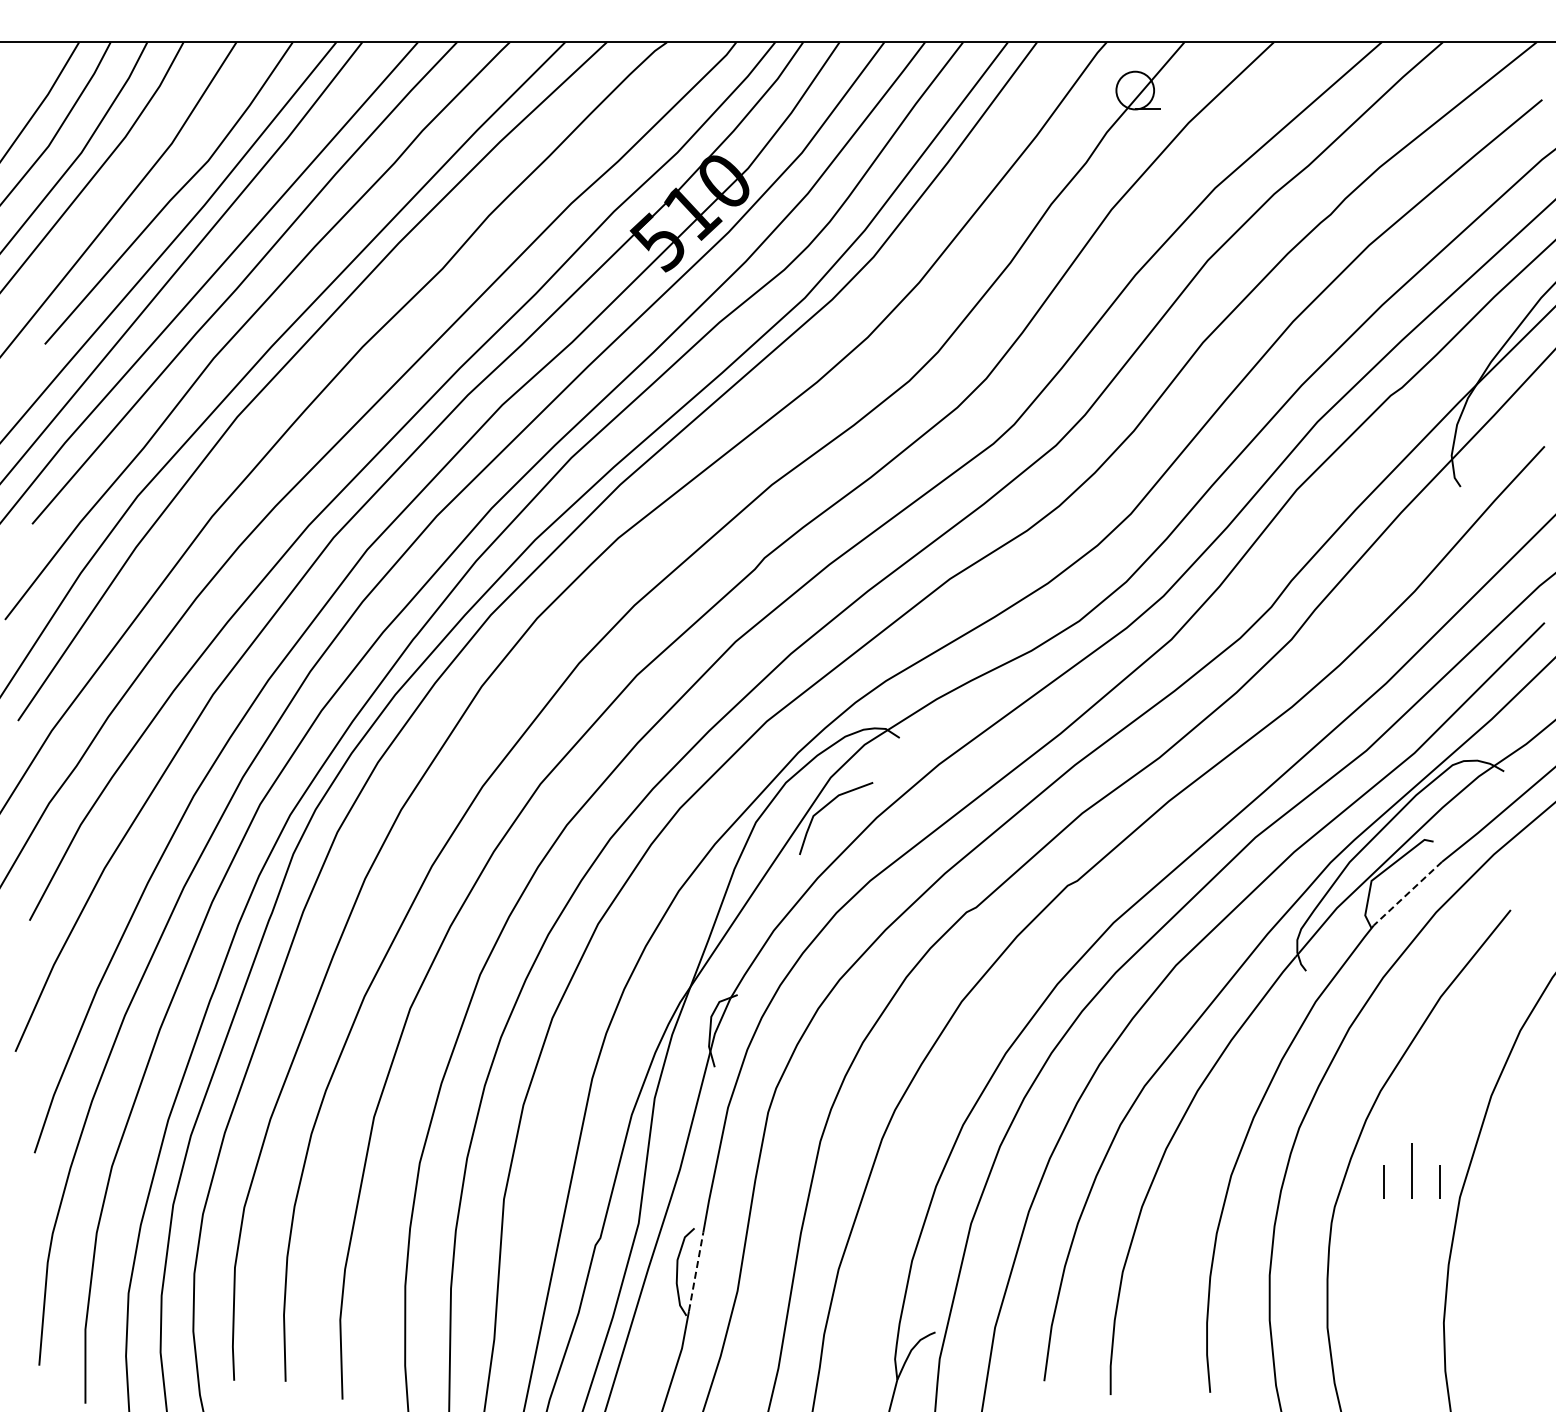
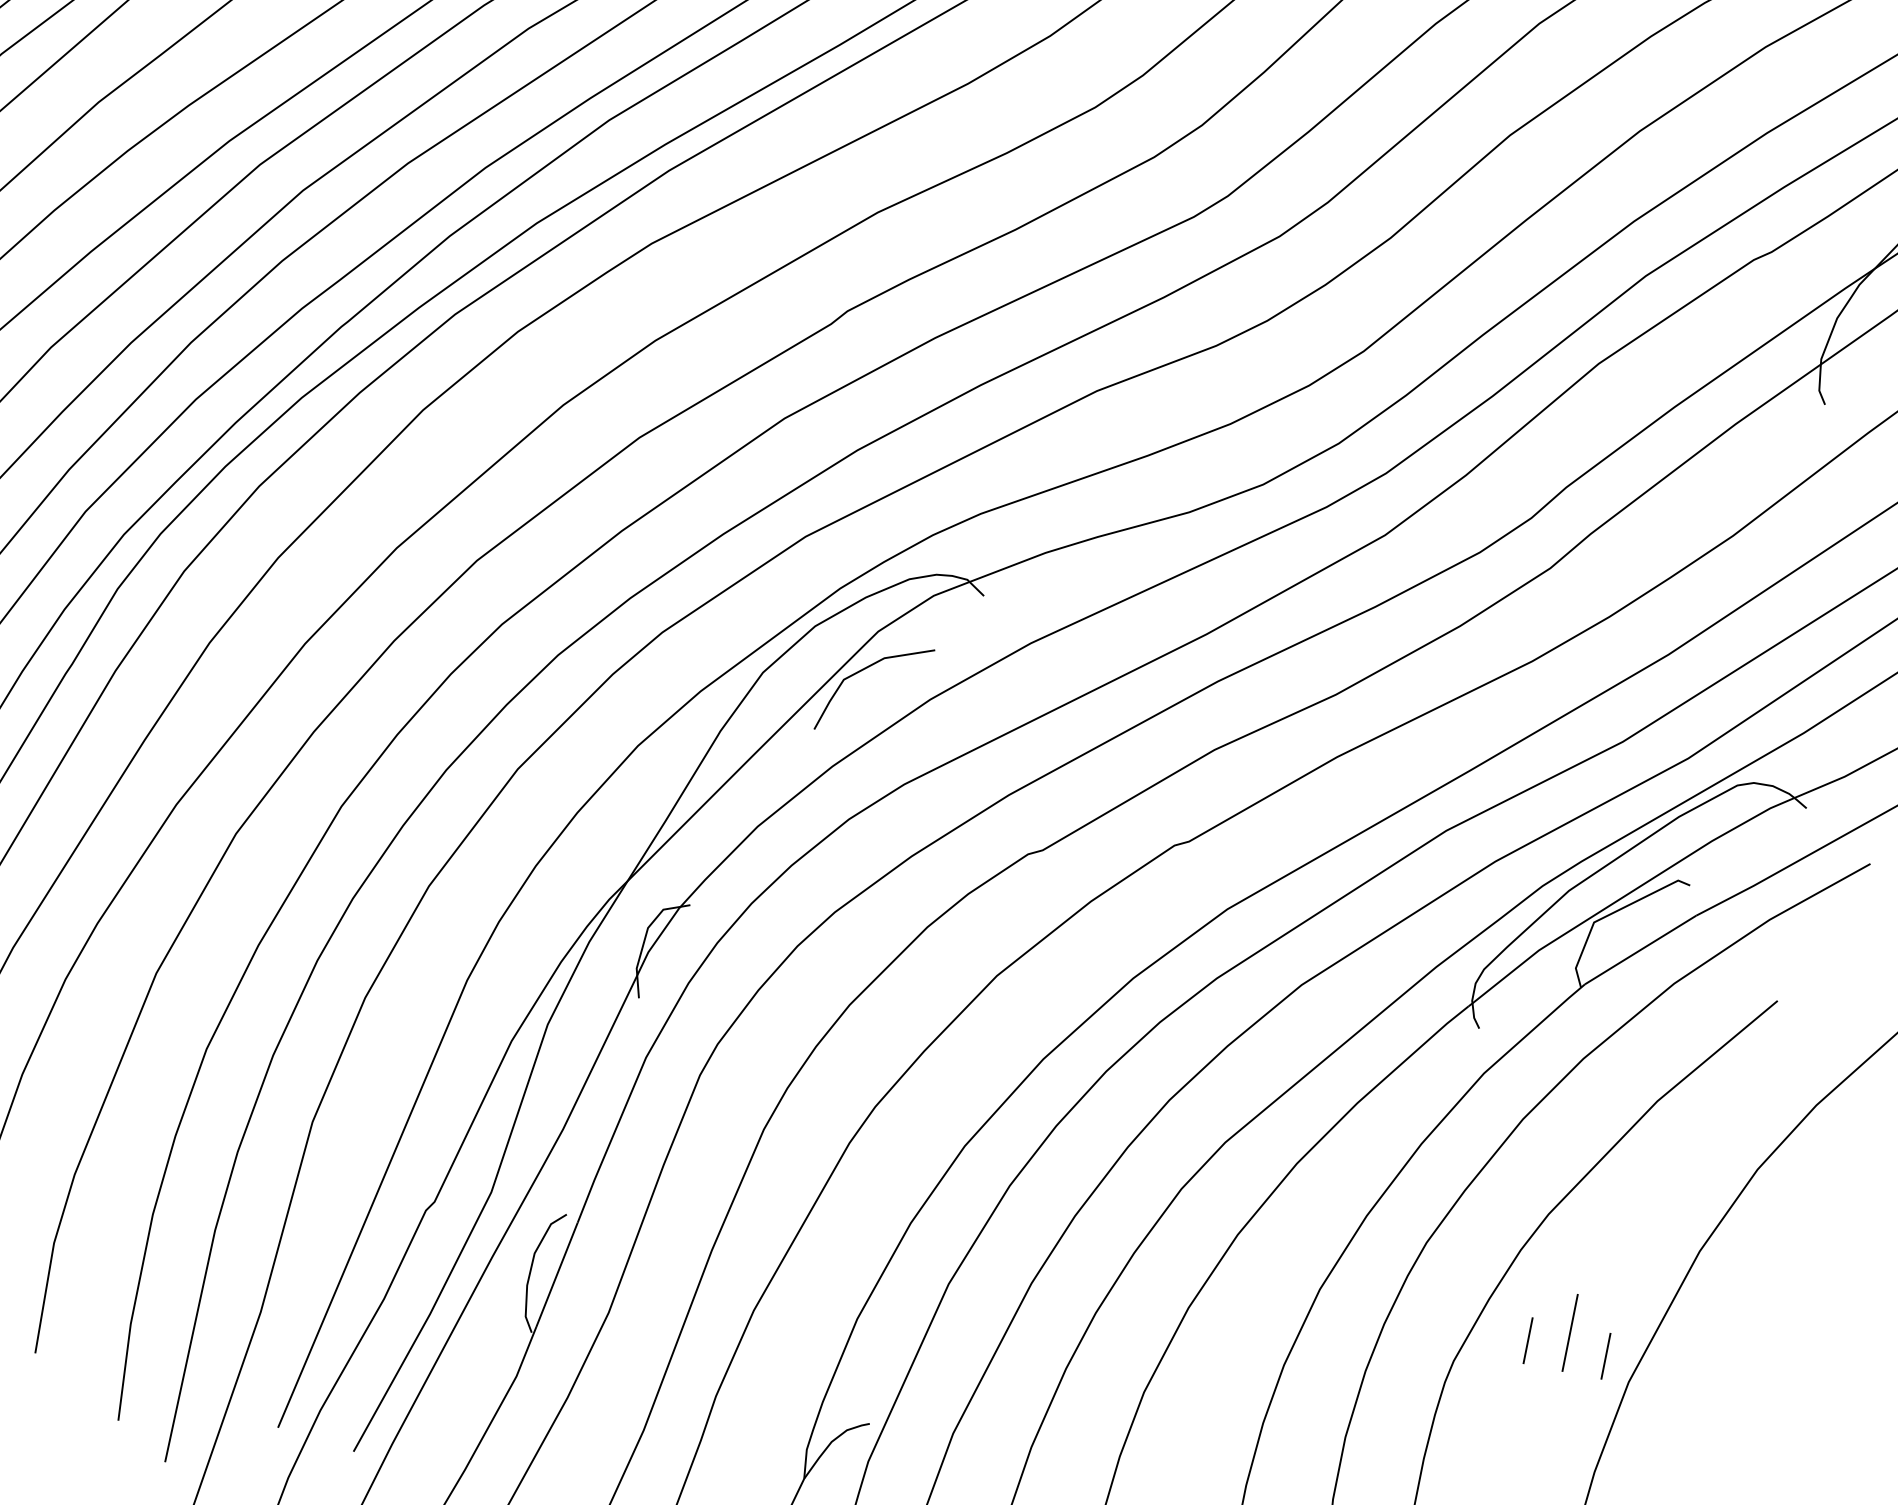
line: (1407, 893) -> (1640, 949), dashed -> solid
line: (696, 1271) -> (557, 1274), dashed -> solid

